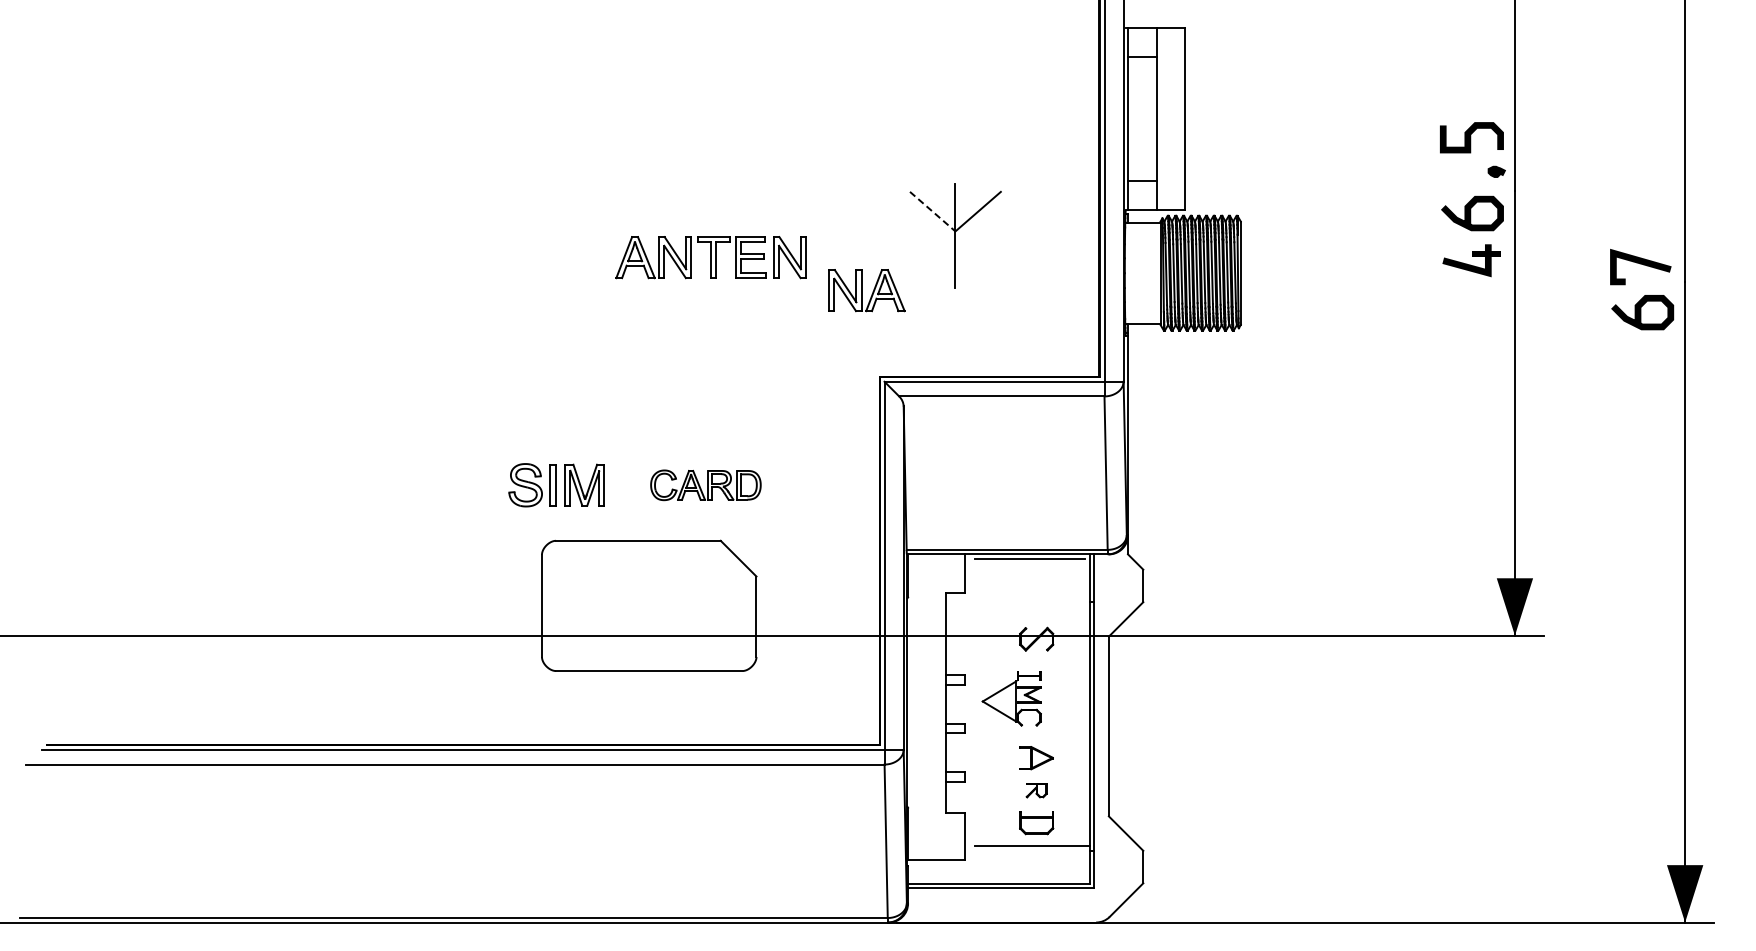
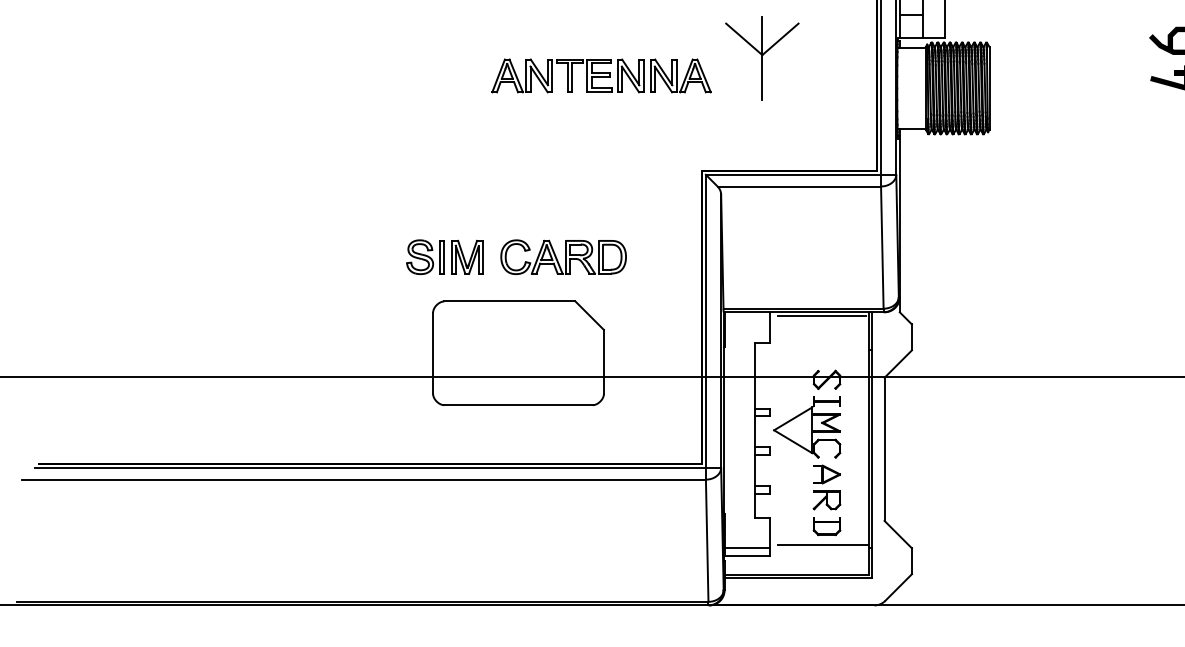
line: (933, 212) -> (744, 40), dashed -> solid
part: (866, 290) -> (680, 75), moved
part: (705, 485) -> (563, 257), size x1.43
part: (1011, 698) -> (806, 427), size x1.43
part: (1036, 790) -> (826, 500), size x1.67
line: (936, 850) -> (747, 548), added

